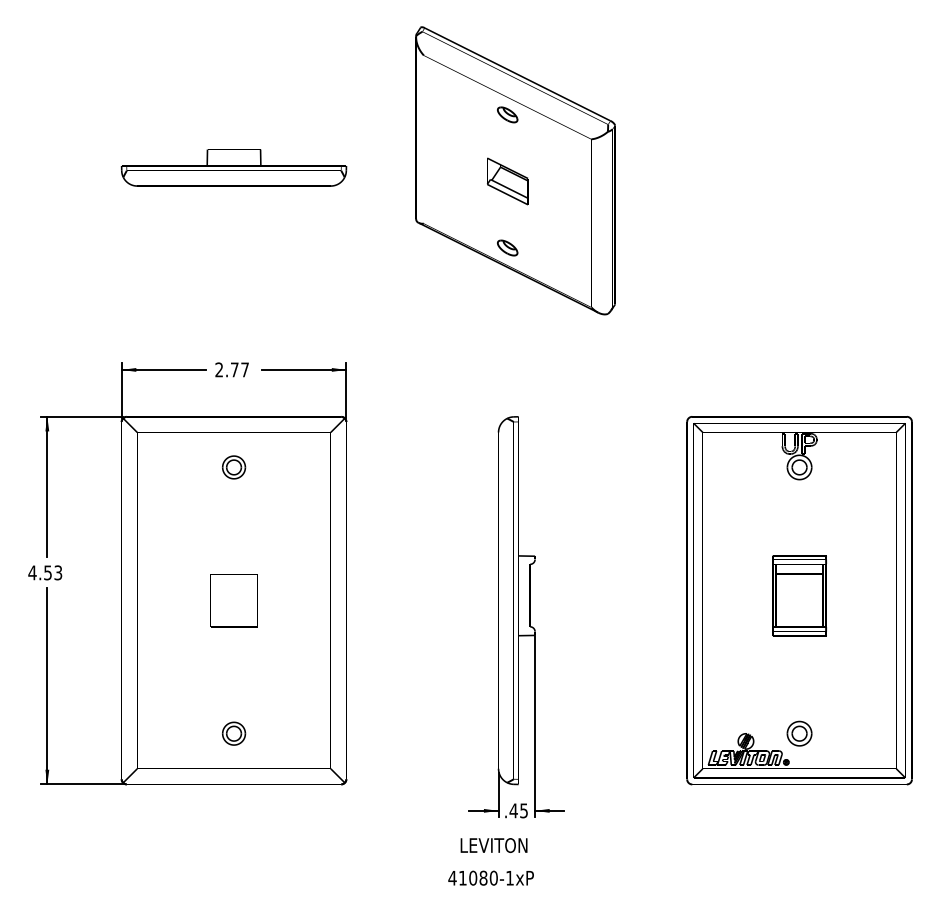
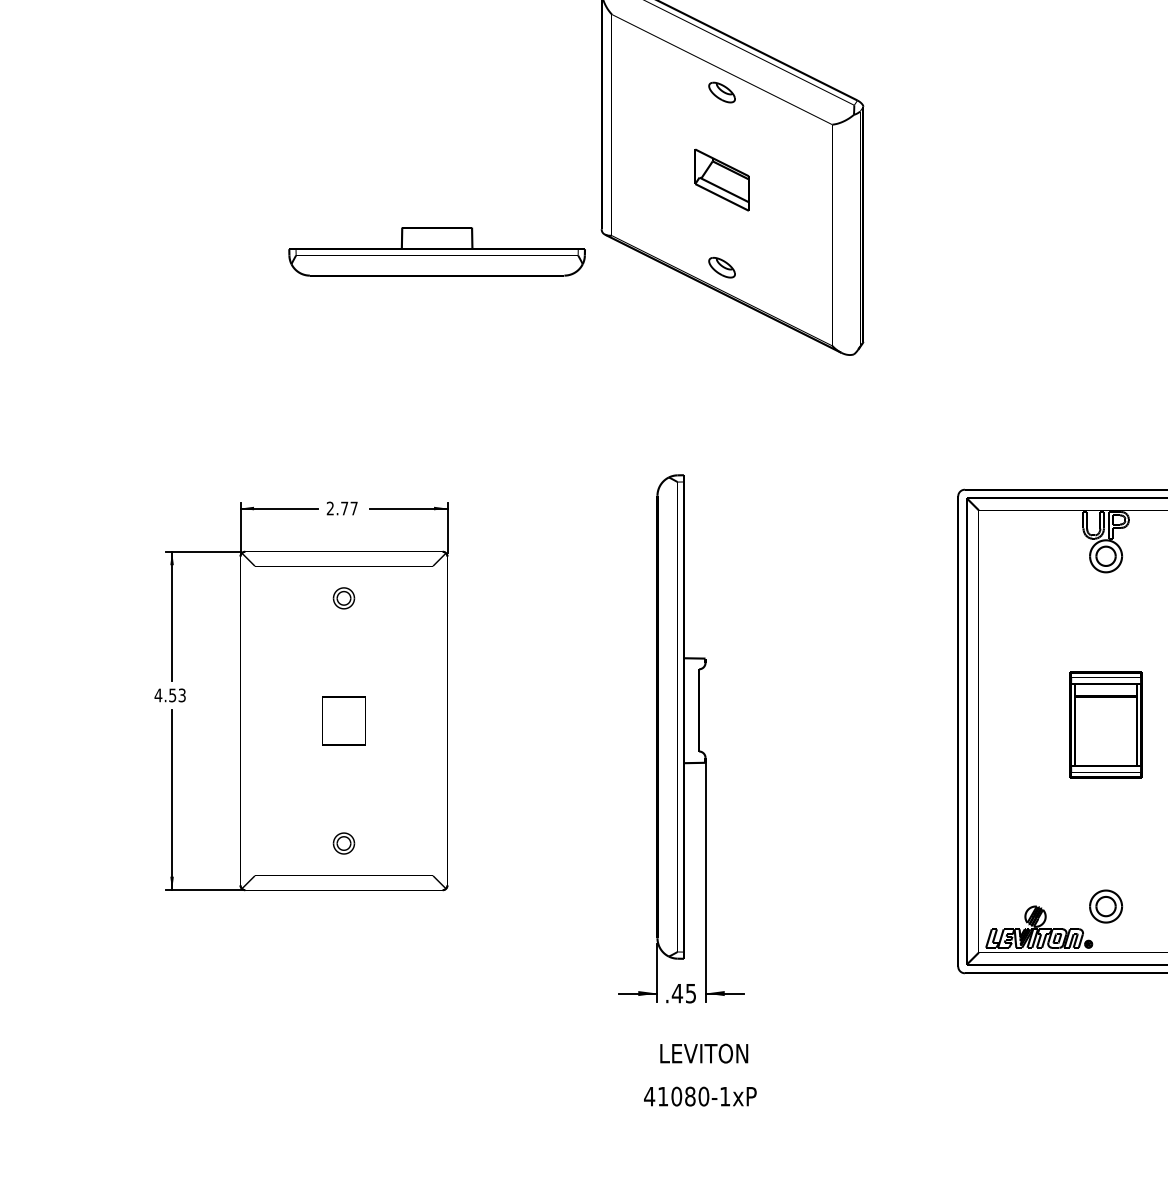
part: (233, 167) -> (436, 251), moved
part: (187, 573) -> (300, 695), size x0.7
part: (516, 617) -> (681, 739), moved

